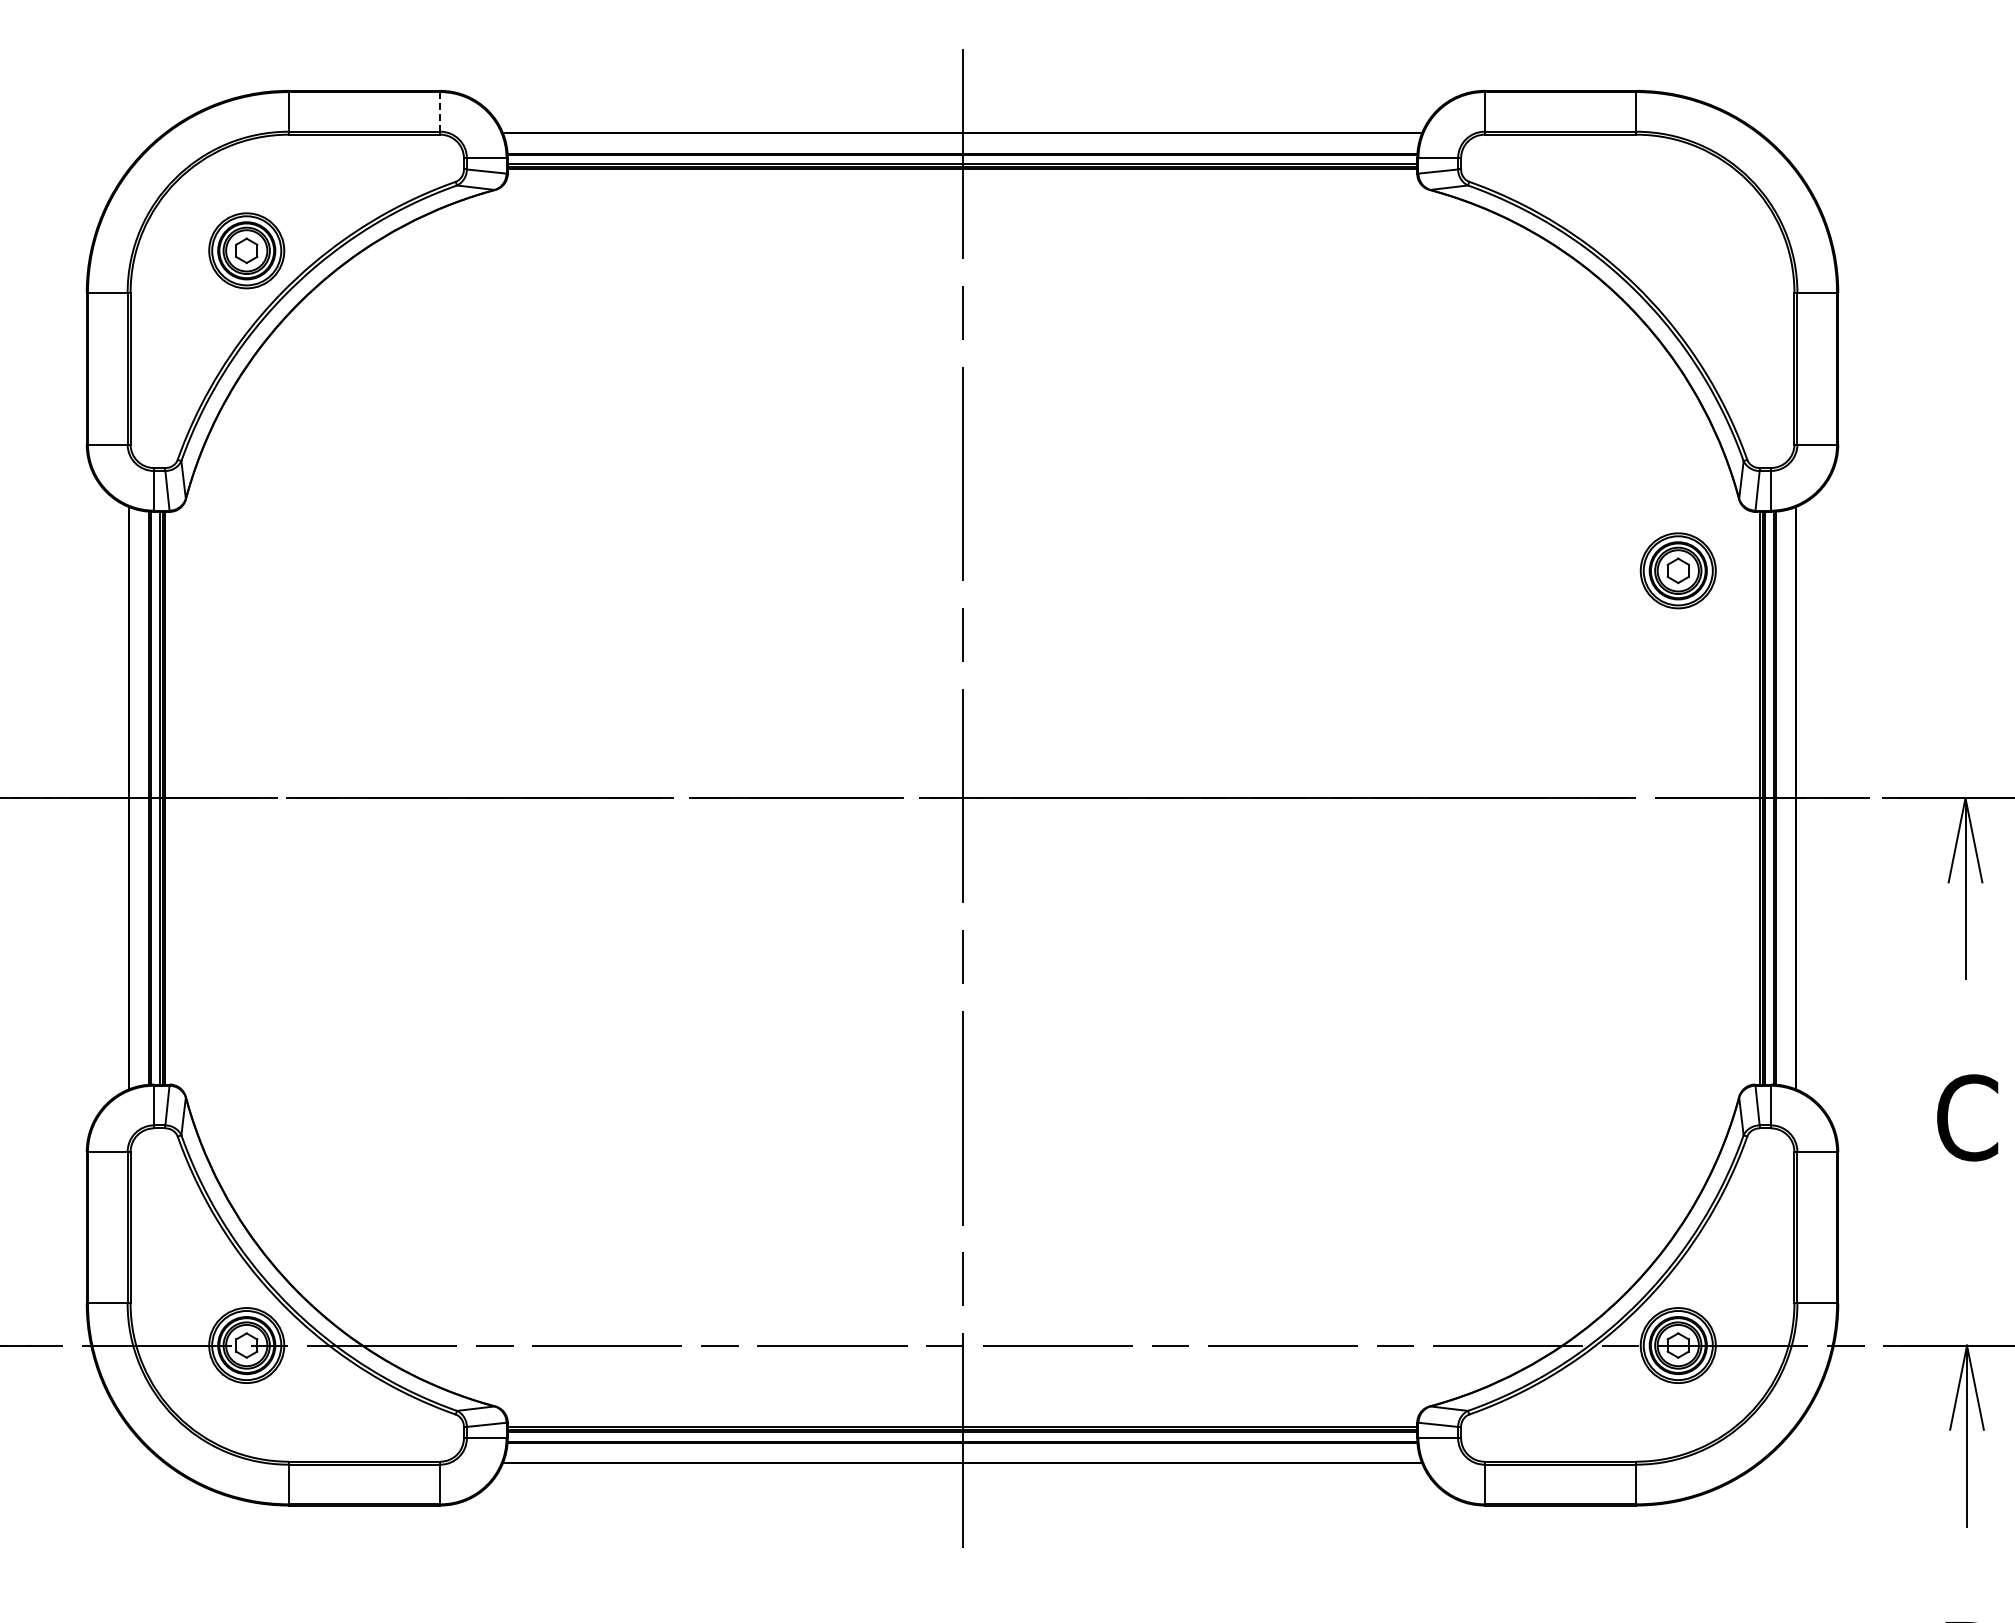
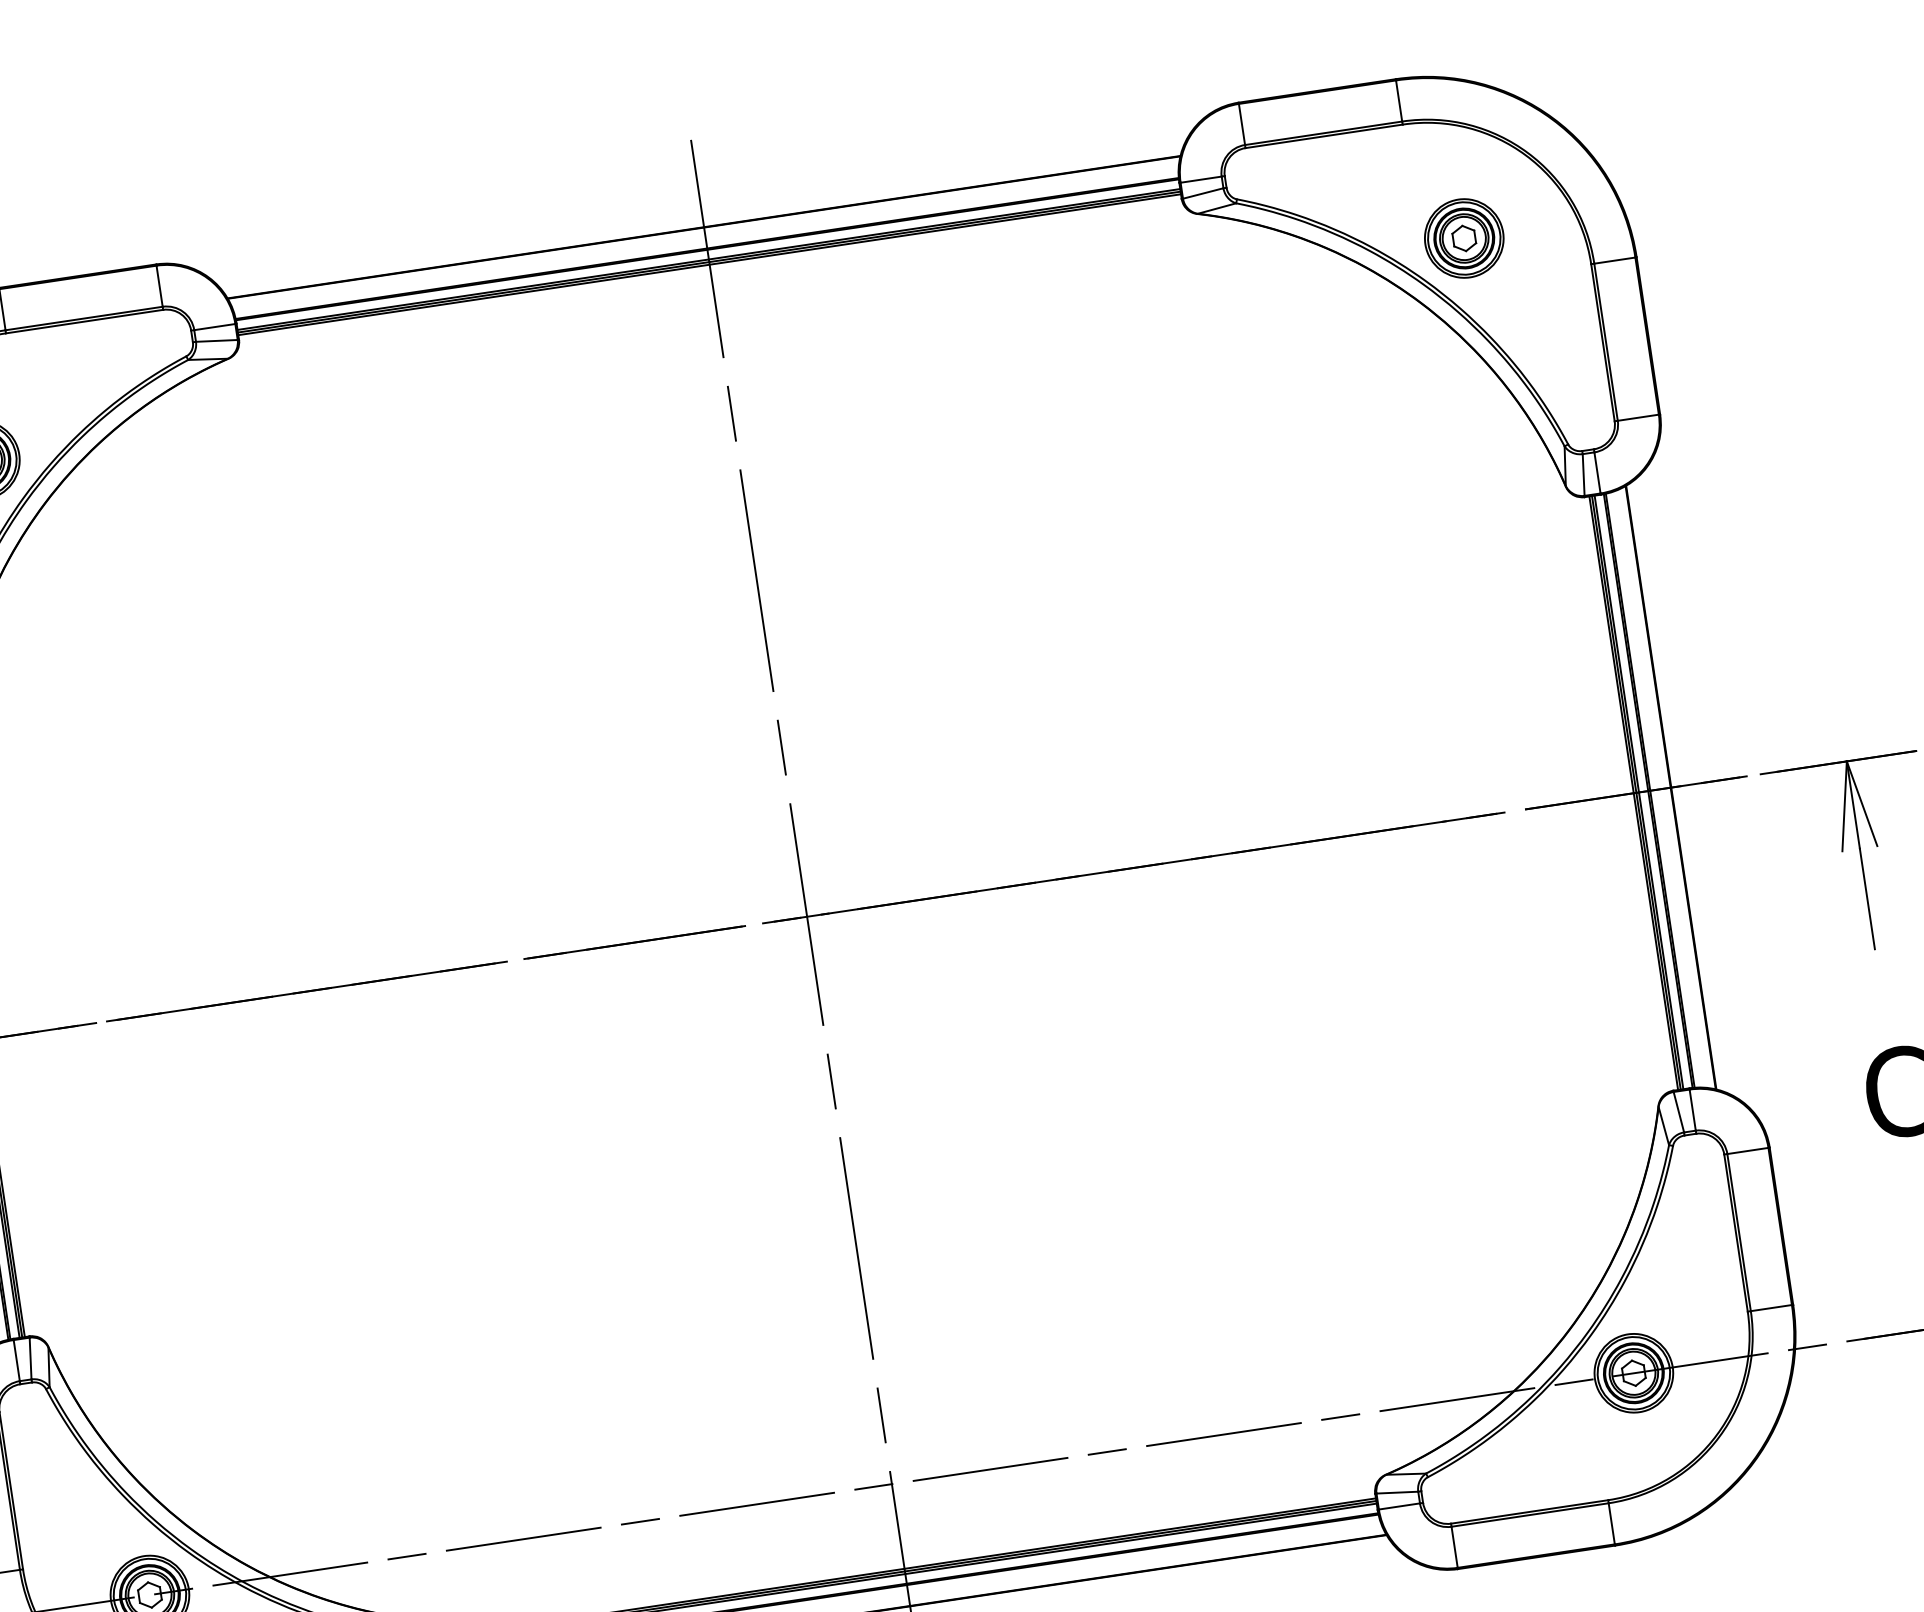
line: (440, 111) -> (159, 285), dashed -> solid
part: (1677, 570) -> (1463, 238), moved

